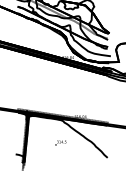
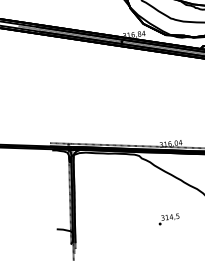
text: (60, 142) -> (168, 218), moved

